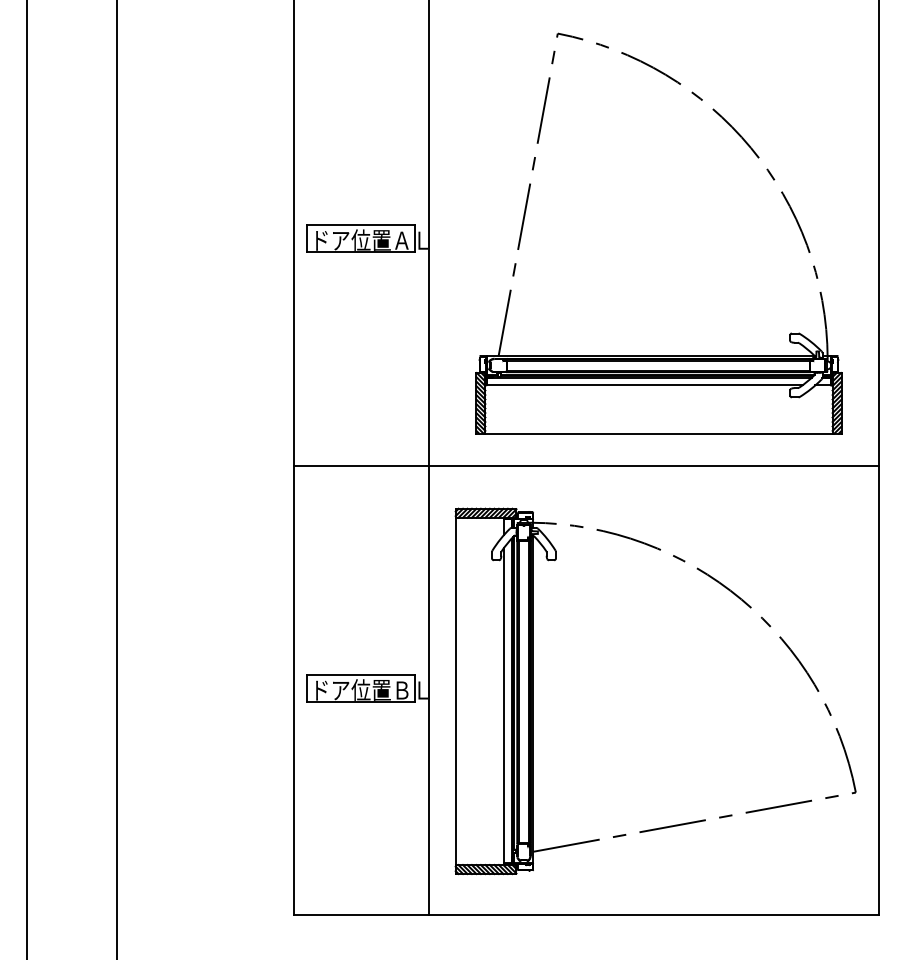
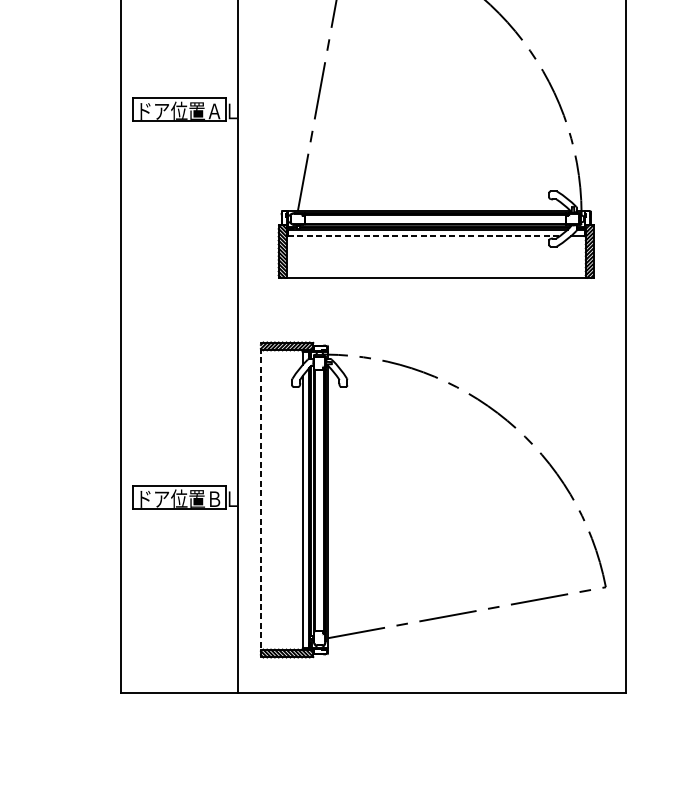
line: (644, 385) -> (423, 236), solid -> dashed
line: (585, 465) -> (372, 305), removed
line: (455, 691) -> (260, 500), solid -> dashed

